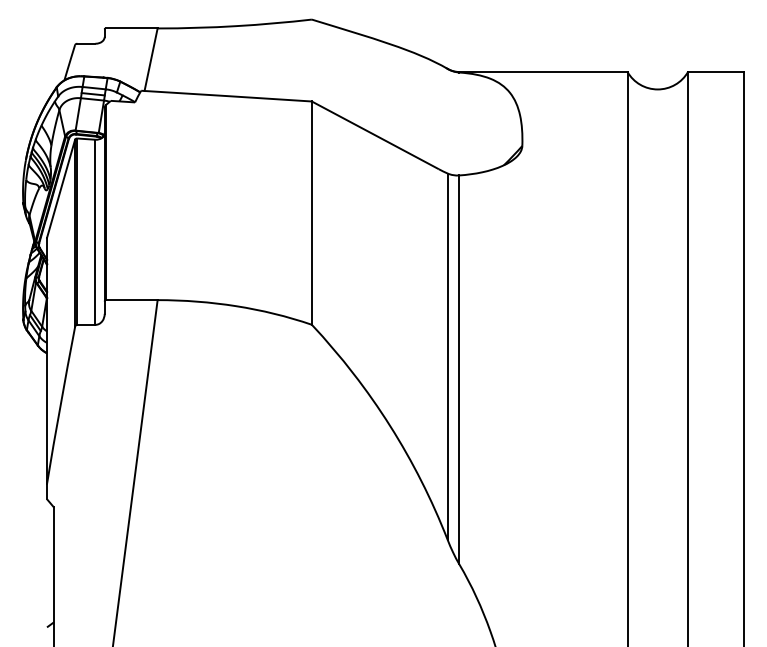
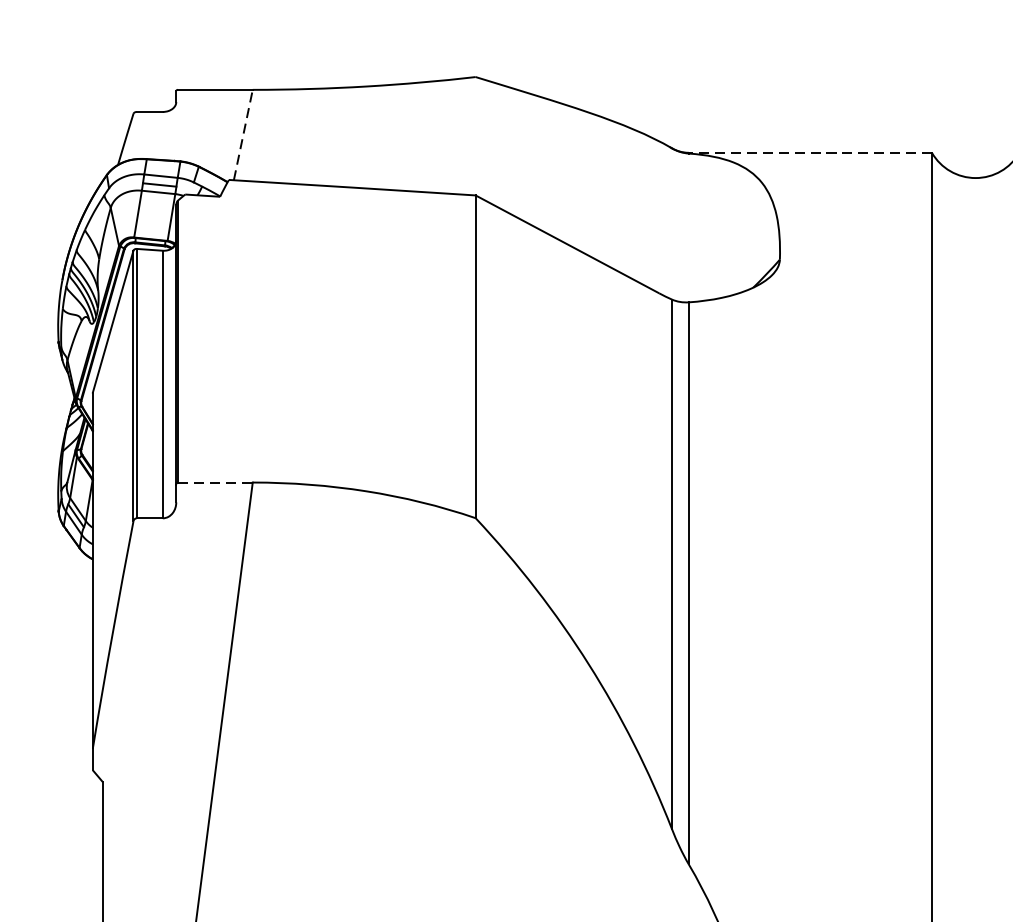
line: (151, 59) -> (243, 134), solid -> dashed
line: (542, 72) -> (809, 153), solid -> dashed
line: (131, 300) -> (214, 483), solid -> dashed

